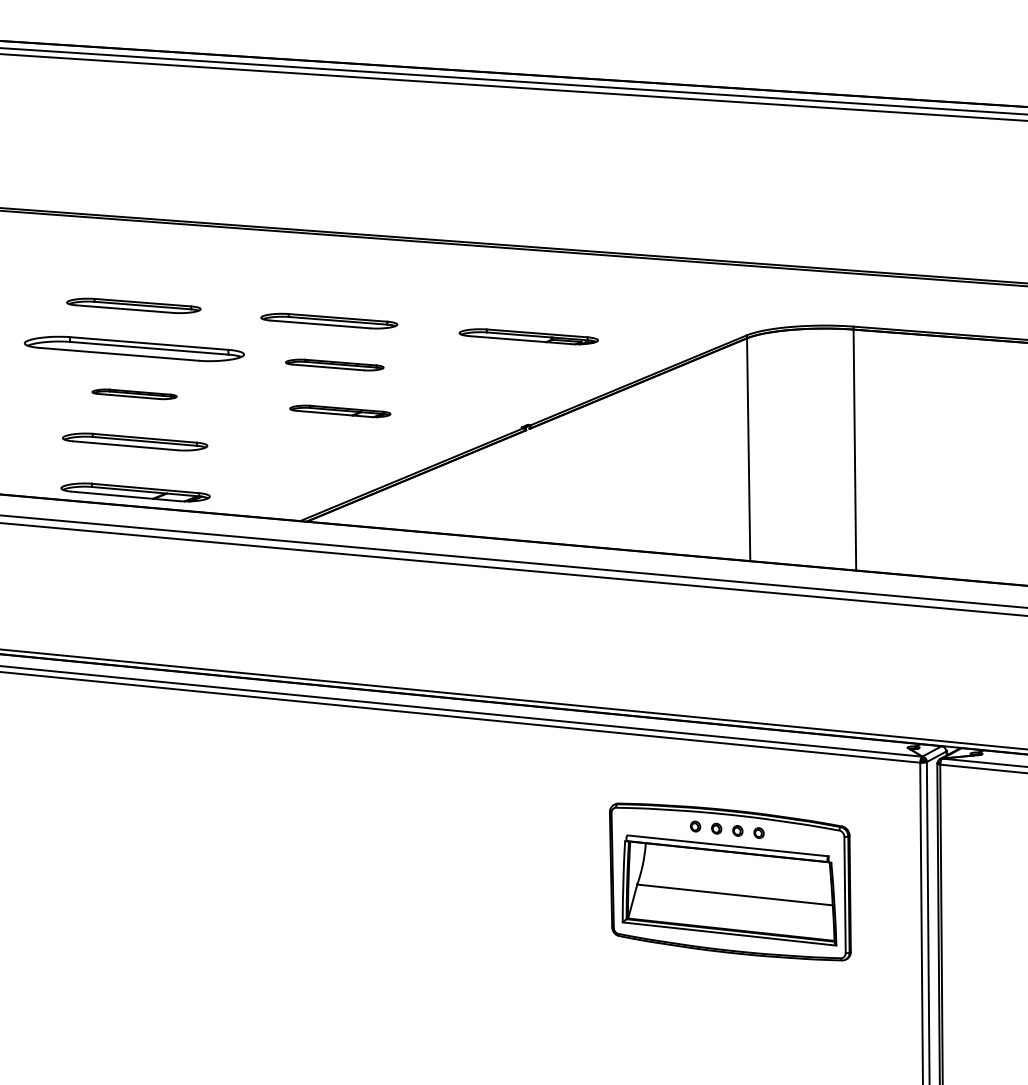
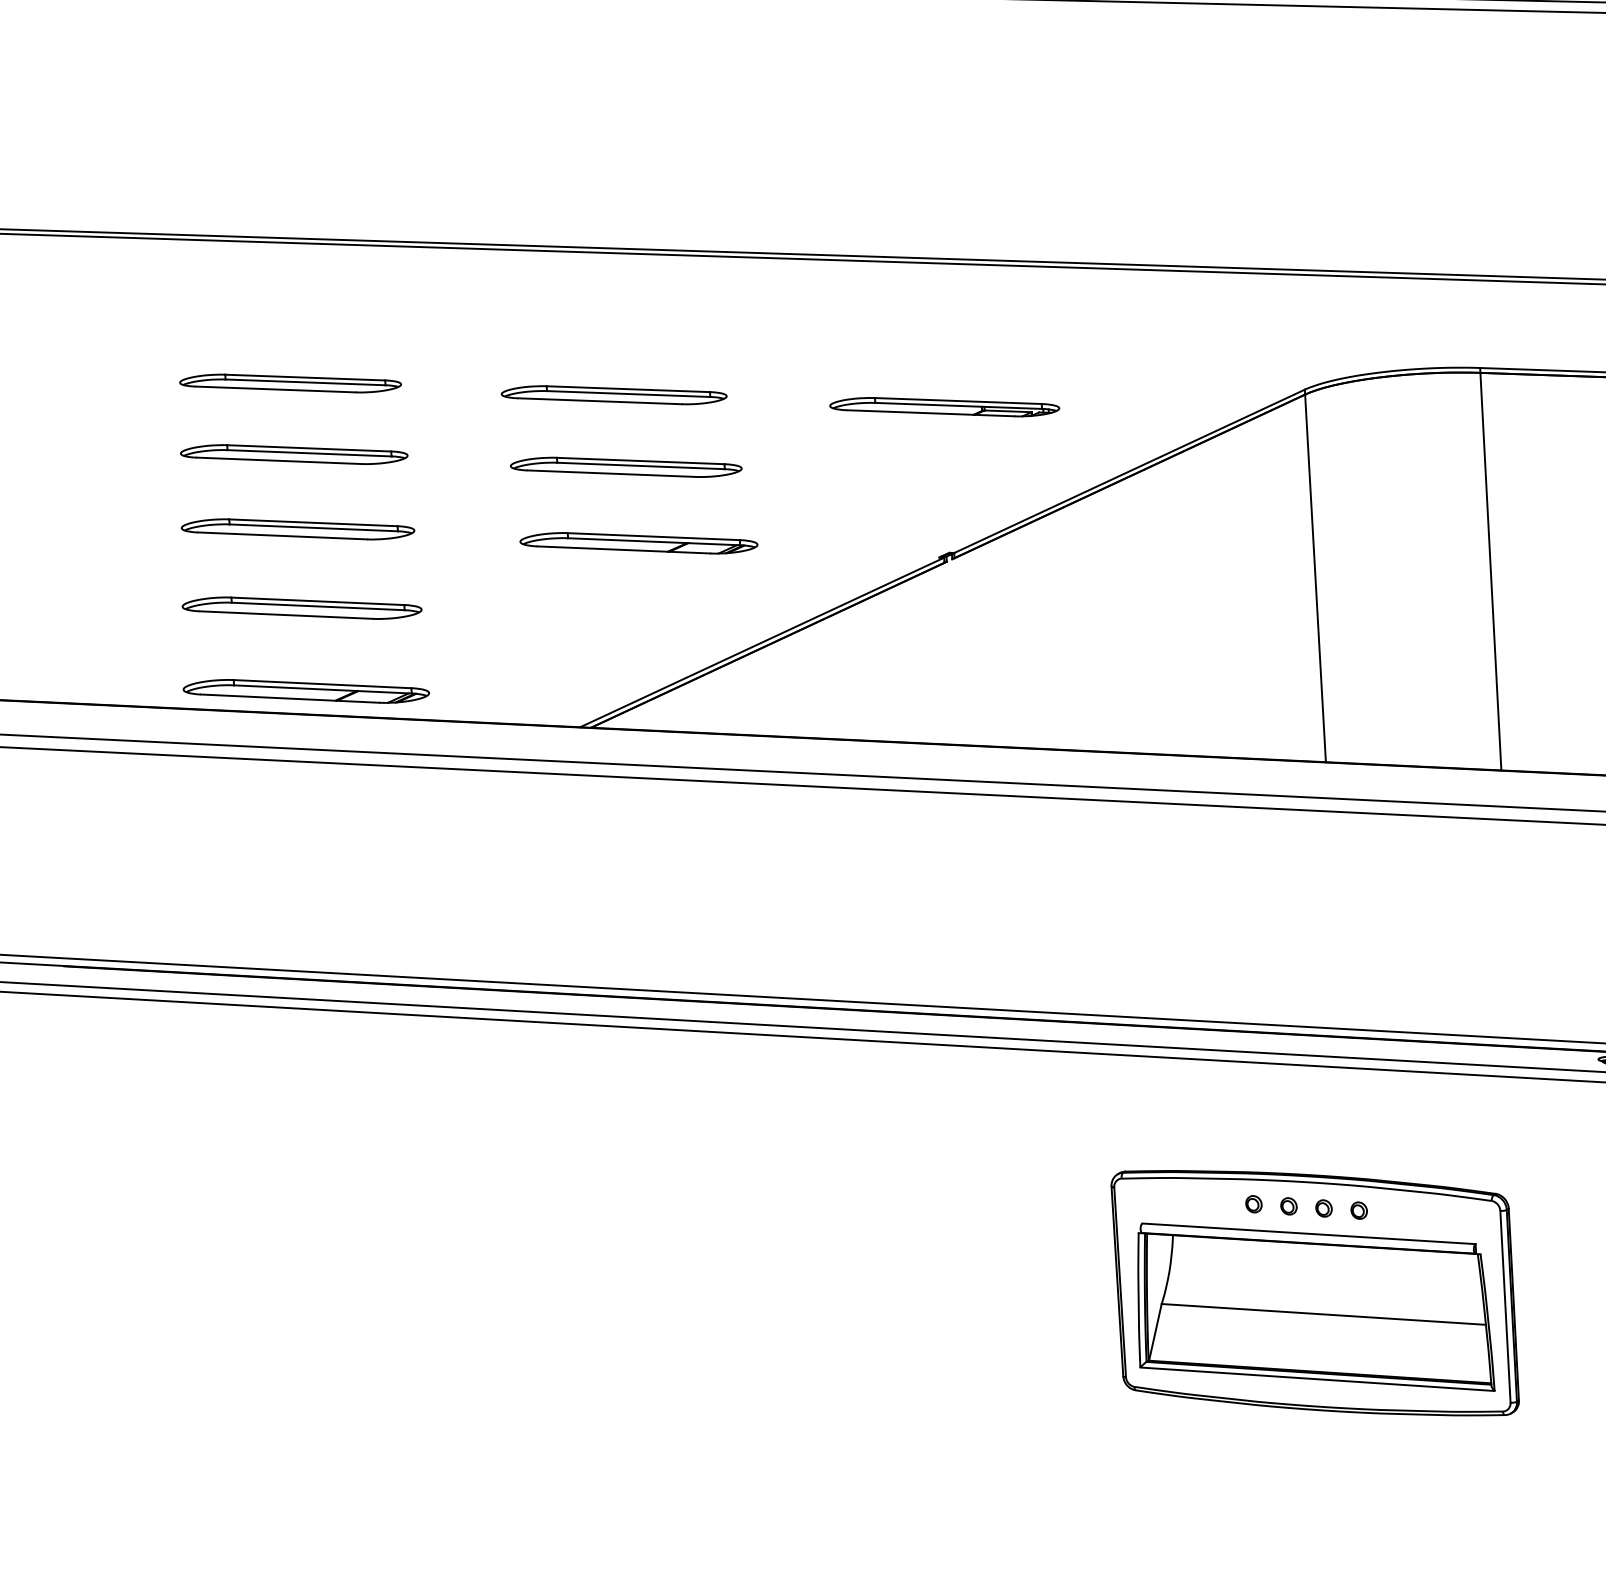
part: (133, 348) -> (292, 453), size x0.62
part: (334, 364) -> (625, 466), size x1.43
part: (134, 394) -> (297, 529), size x1.67
part: (339, 411) -> (637, 543), size x1.43

